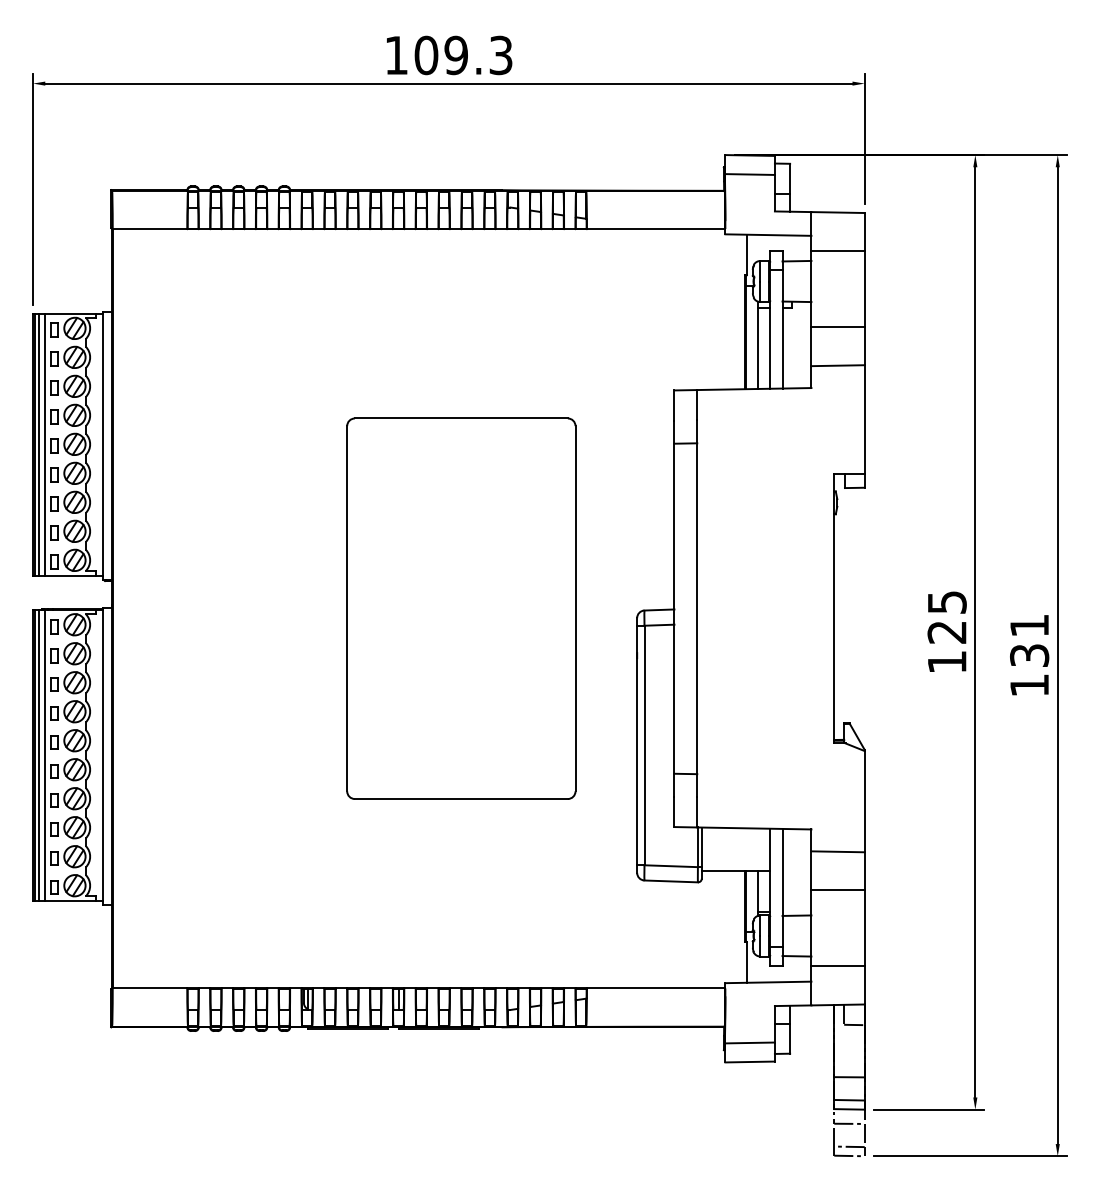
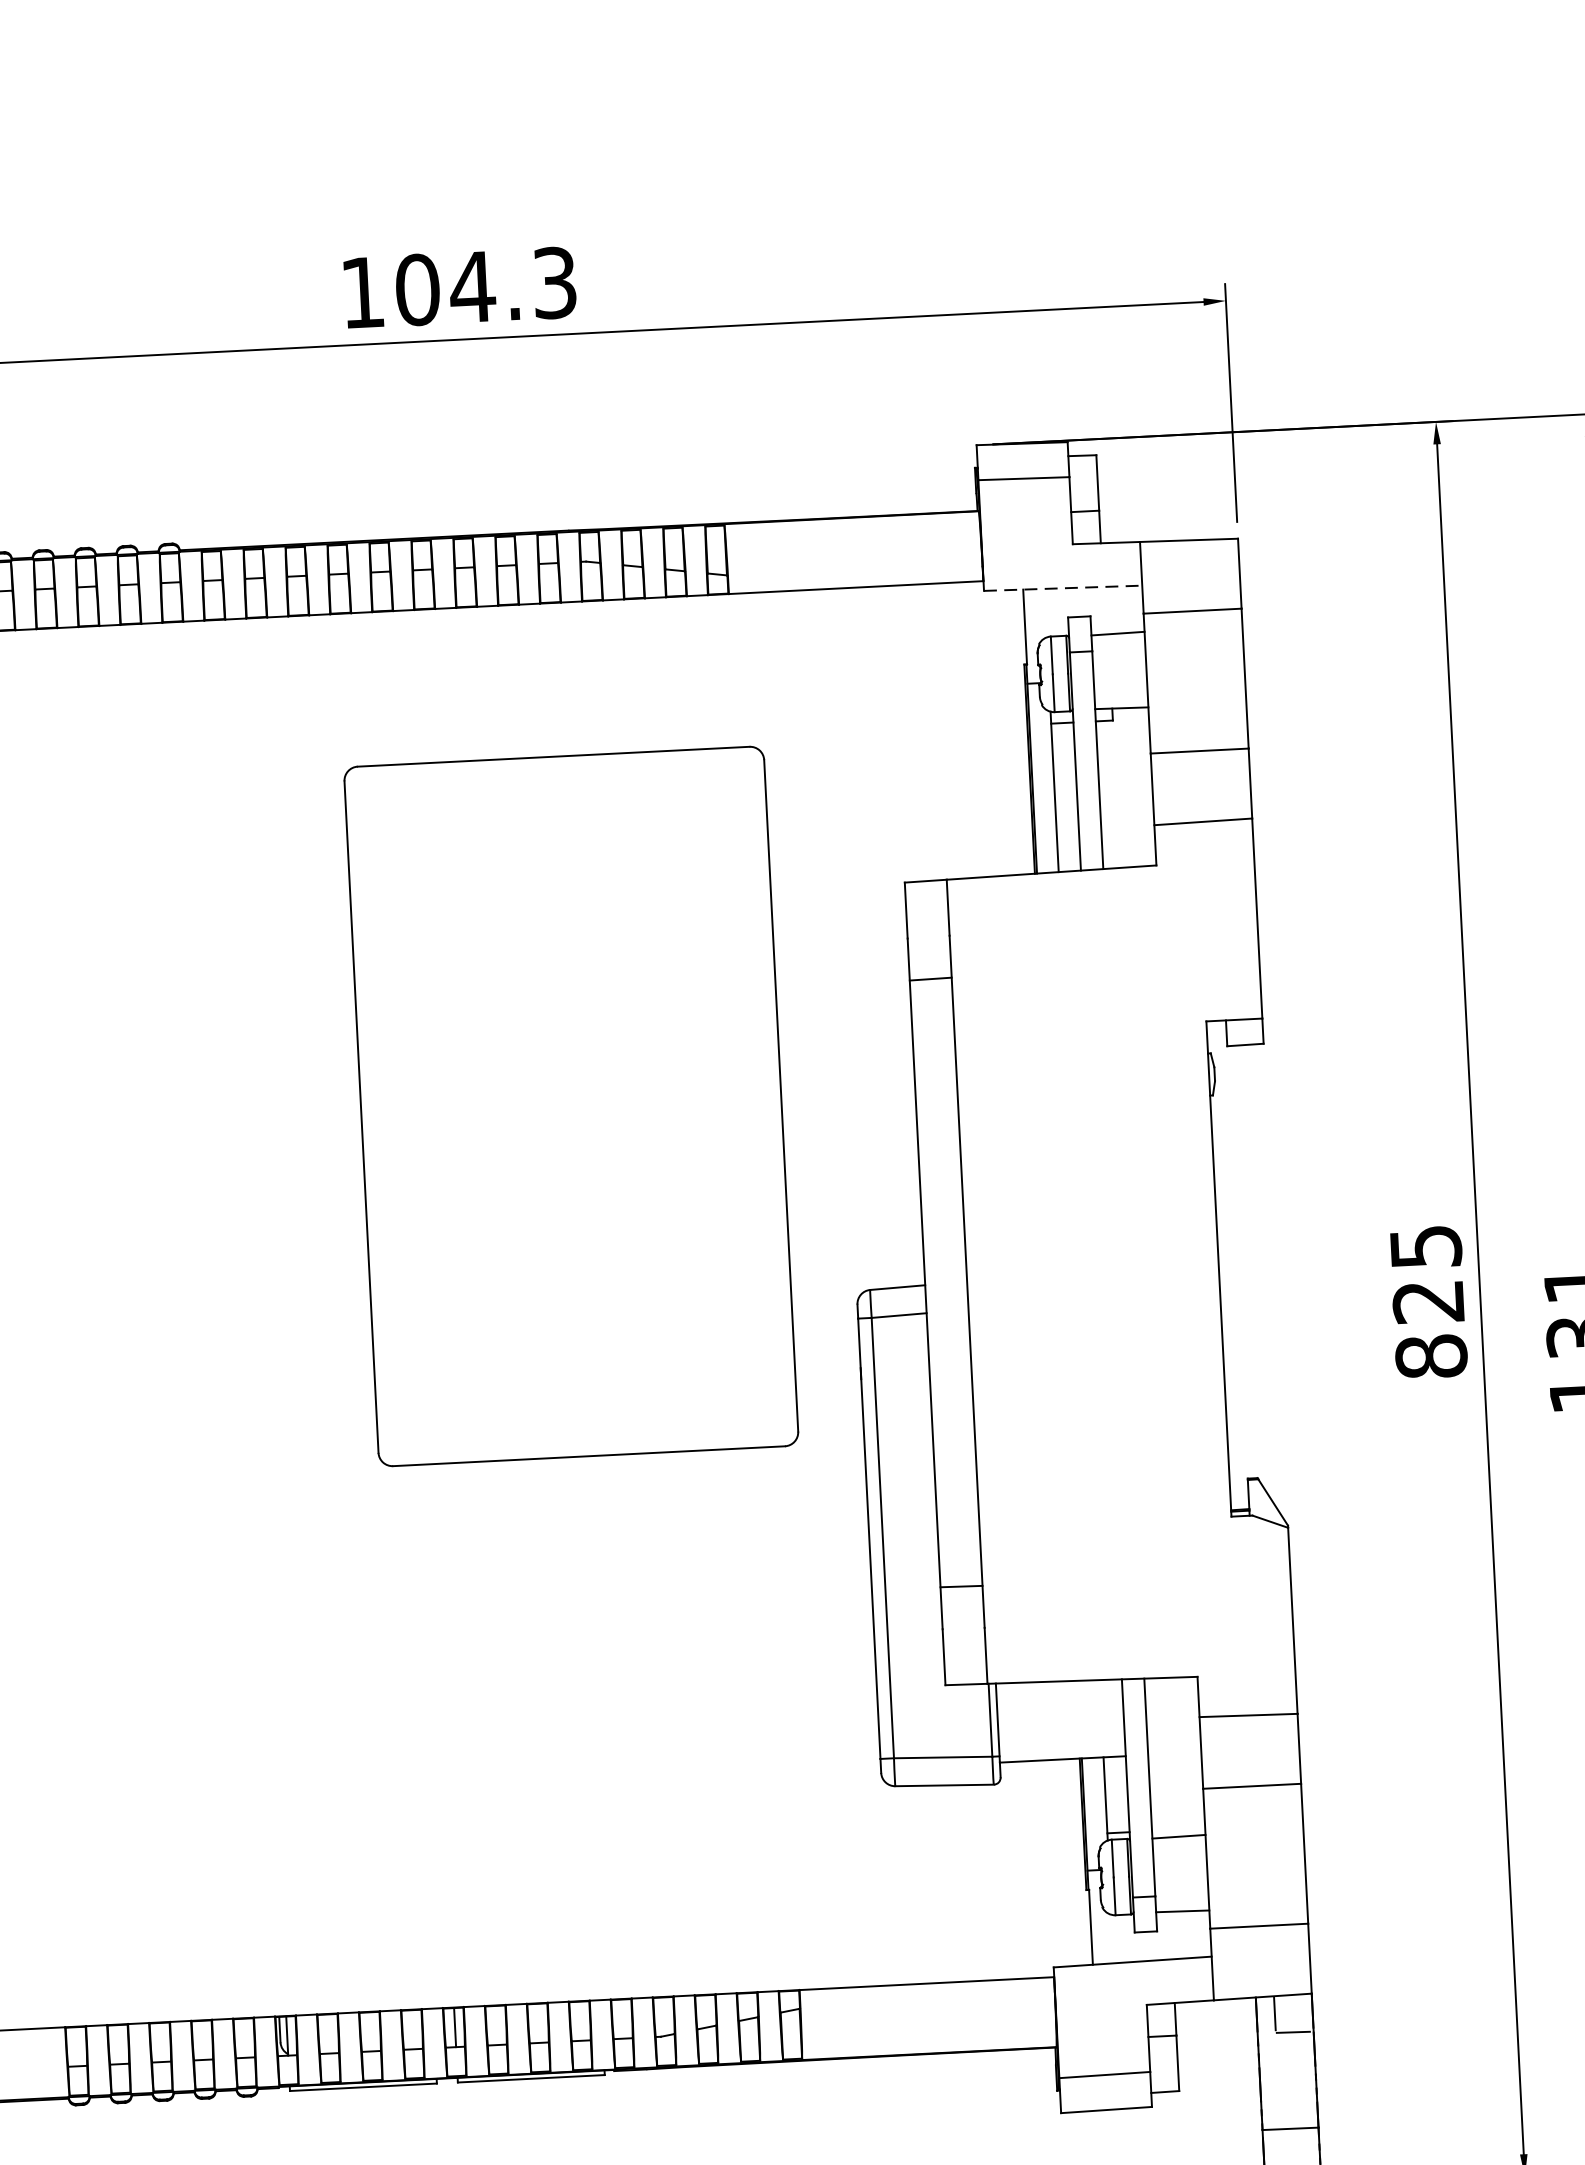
text: (455, 55) -> (471, 287), 109.3 -> 104.3
line: (768, 235) -> (1063, 589), solid -> dashed
part: (461, 608) -> (571, 1106), moved
text: (946, 661) -> (1430, 1355), 125 -> 825

